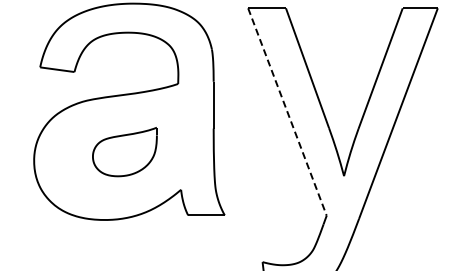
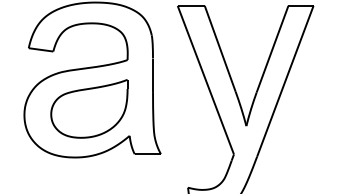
line: (287, 112) -> (205, 80), dashed -> solid
part: (124, 151) -> (89, 108), size x1.67

